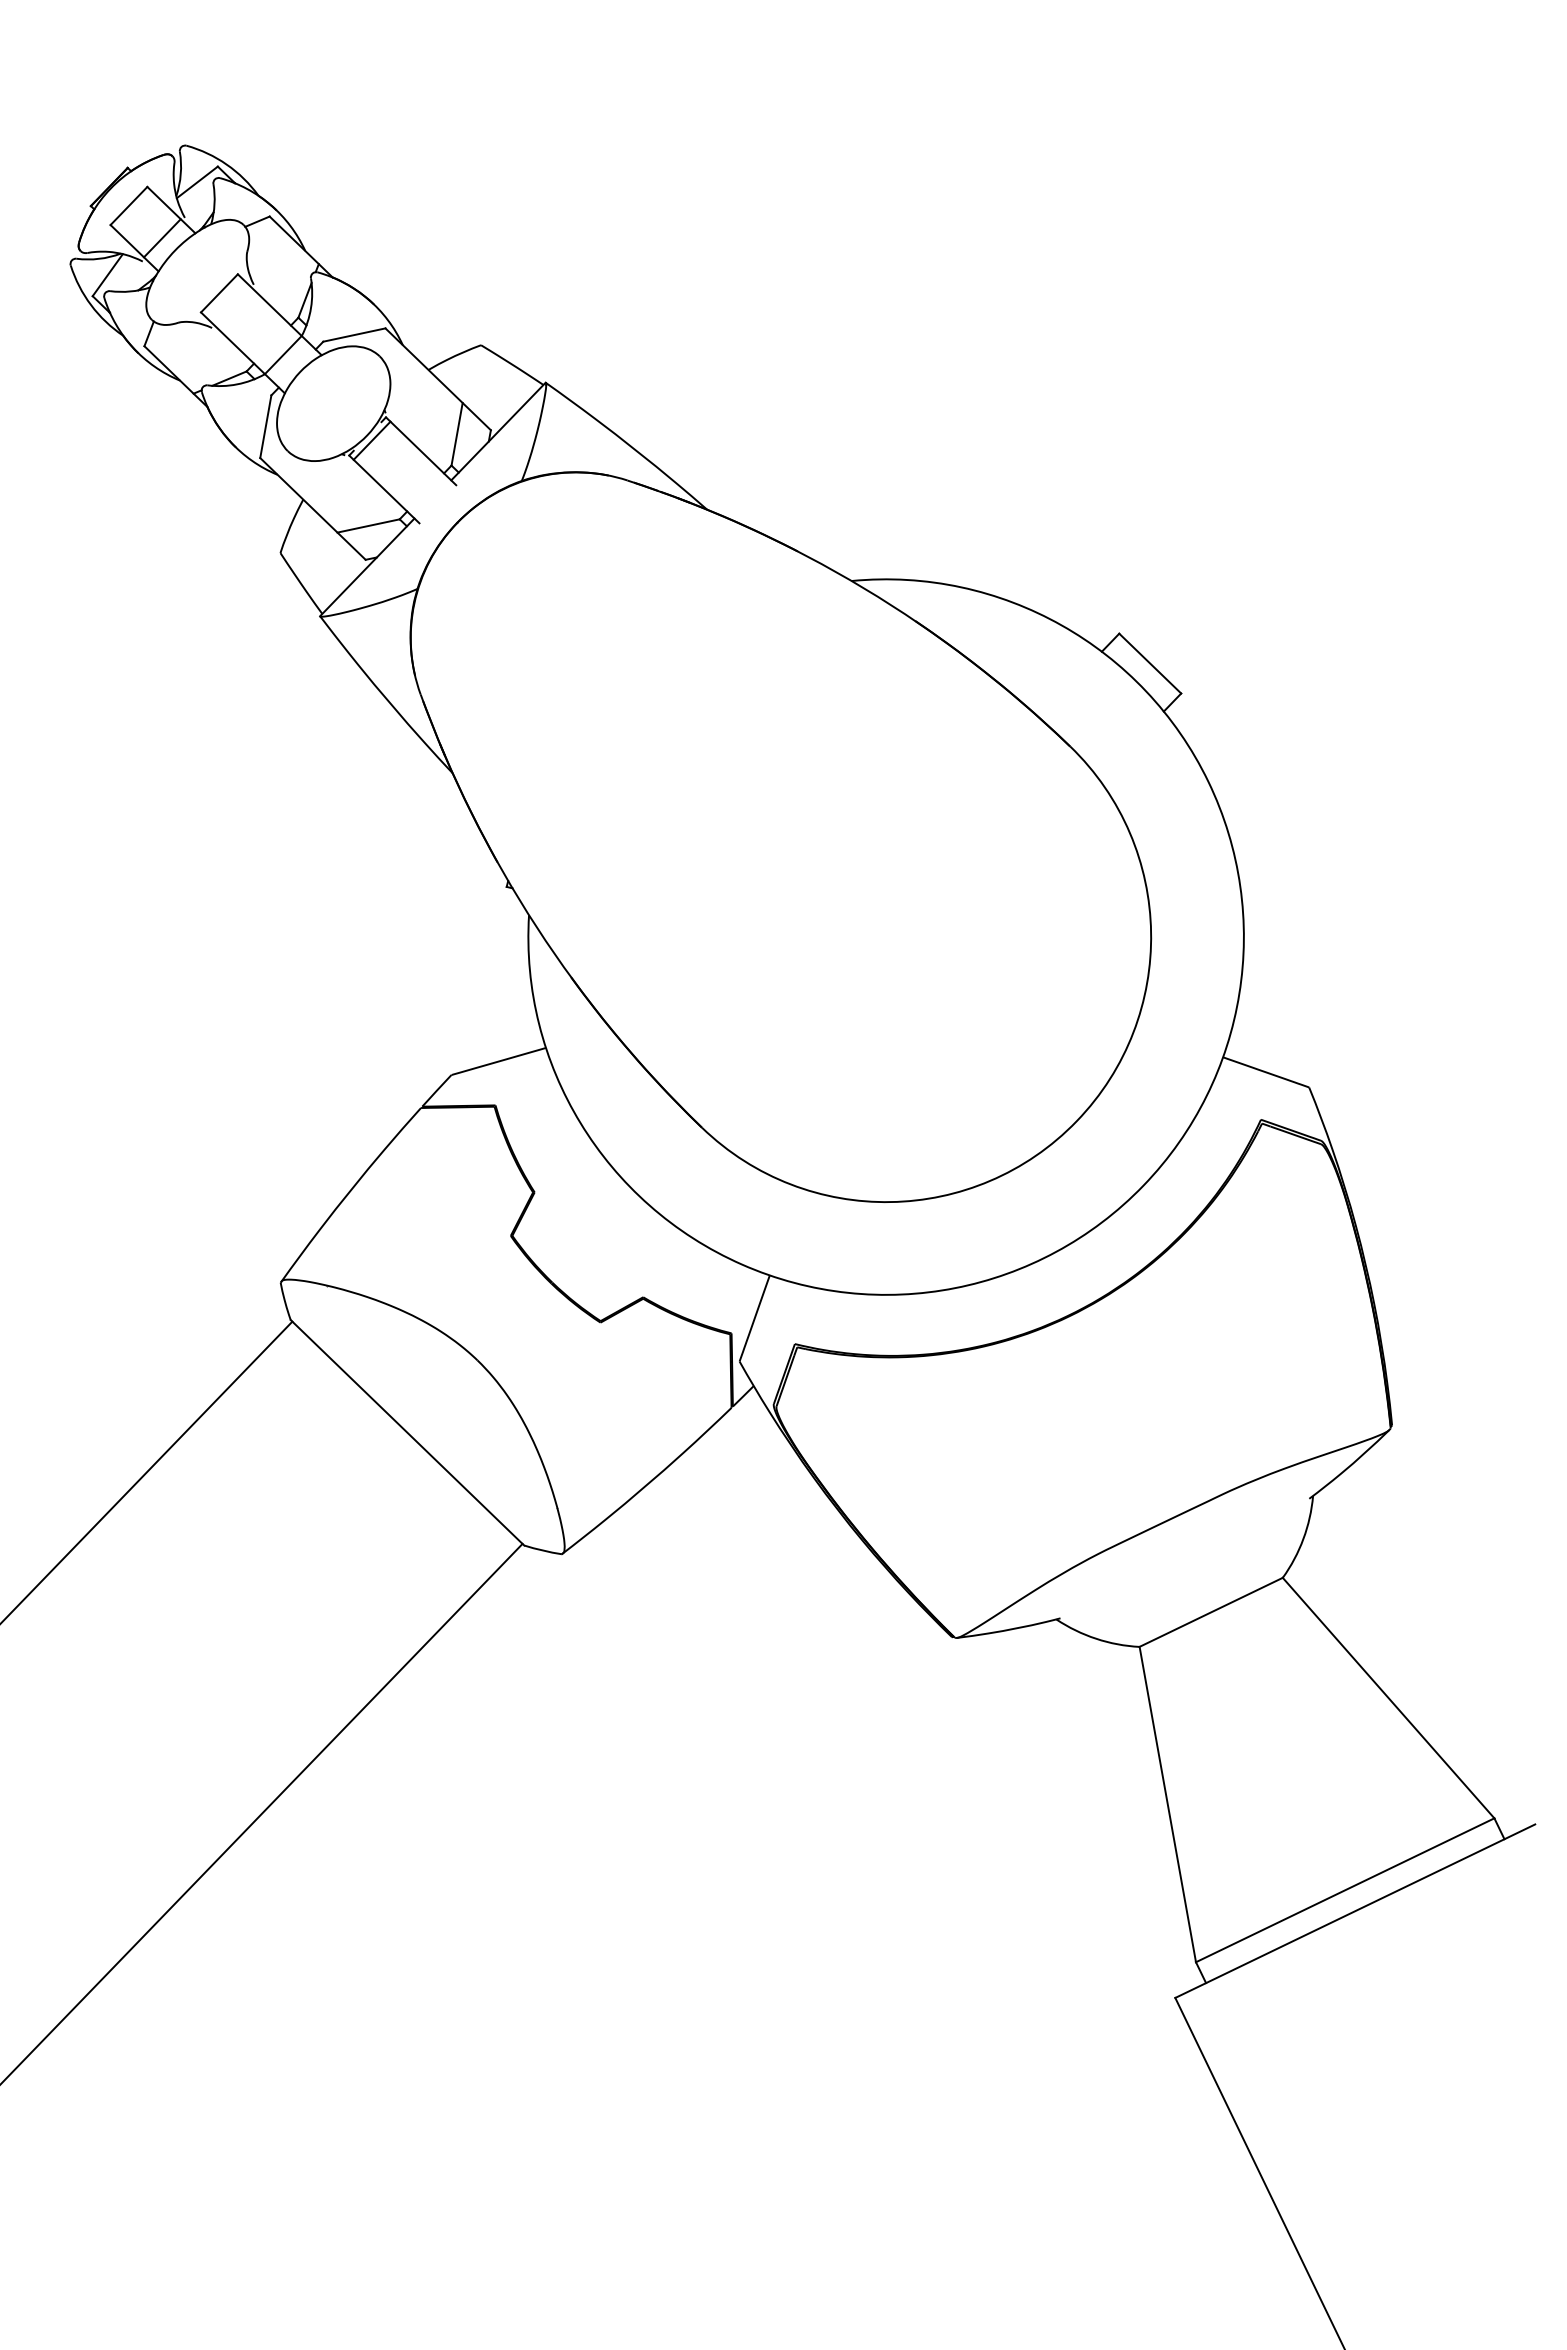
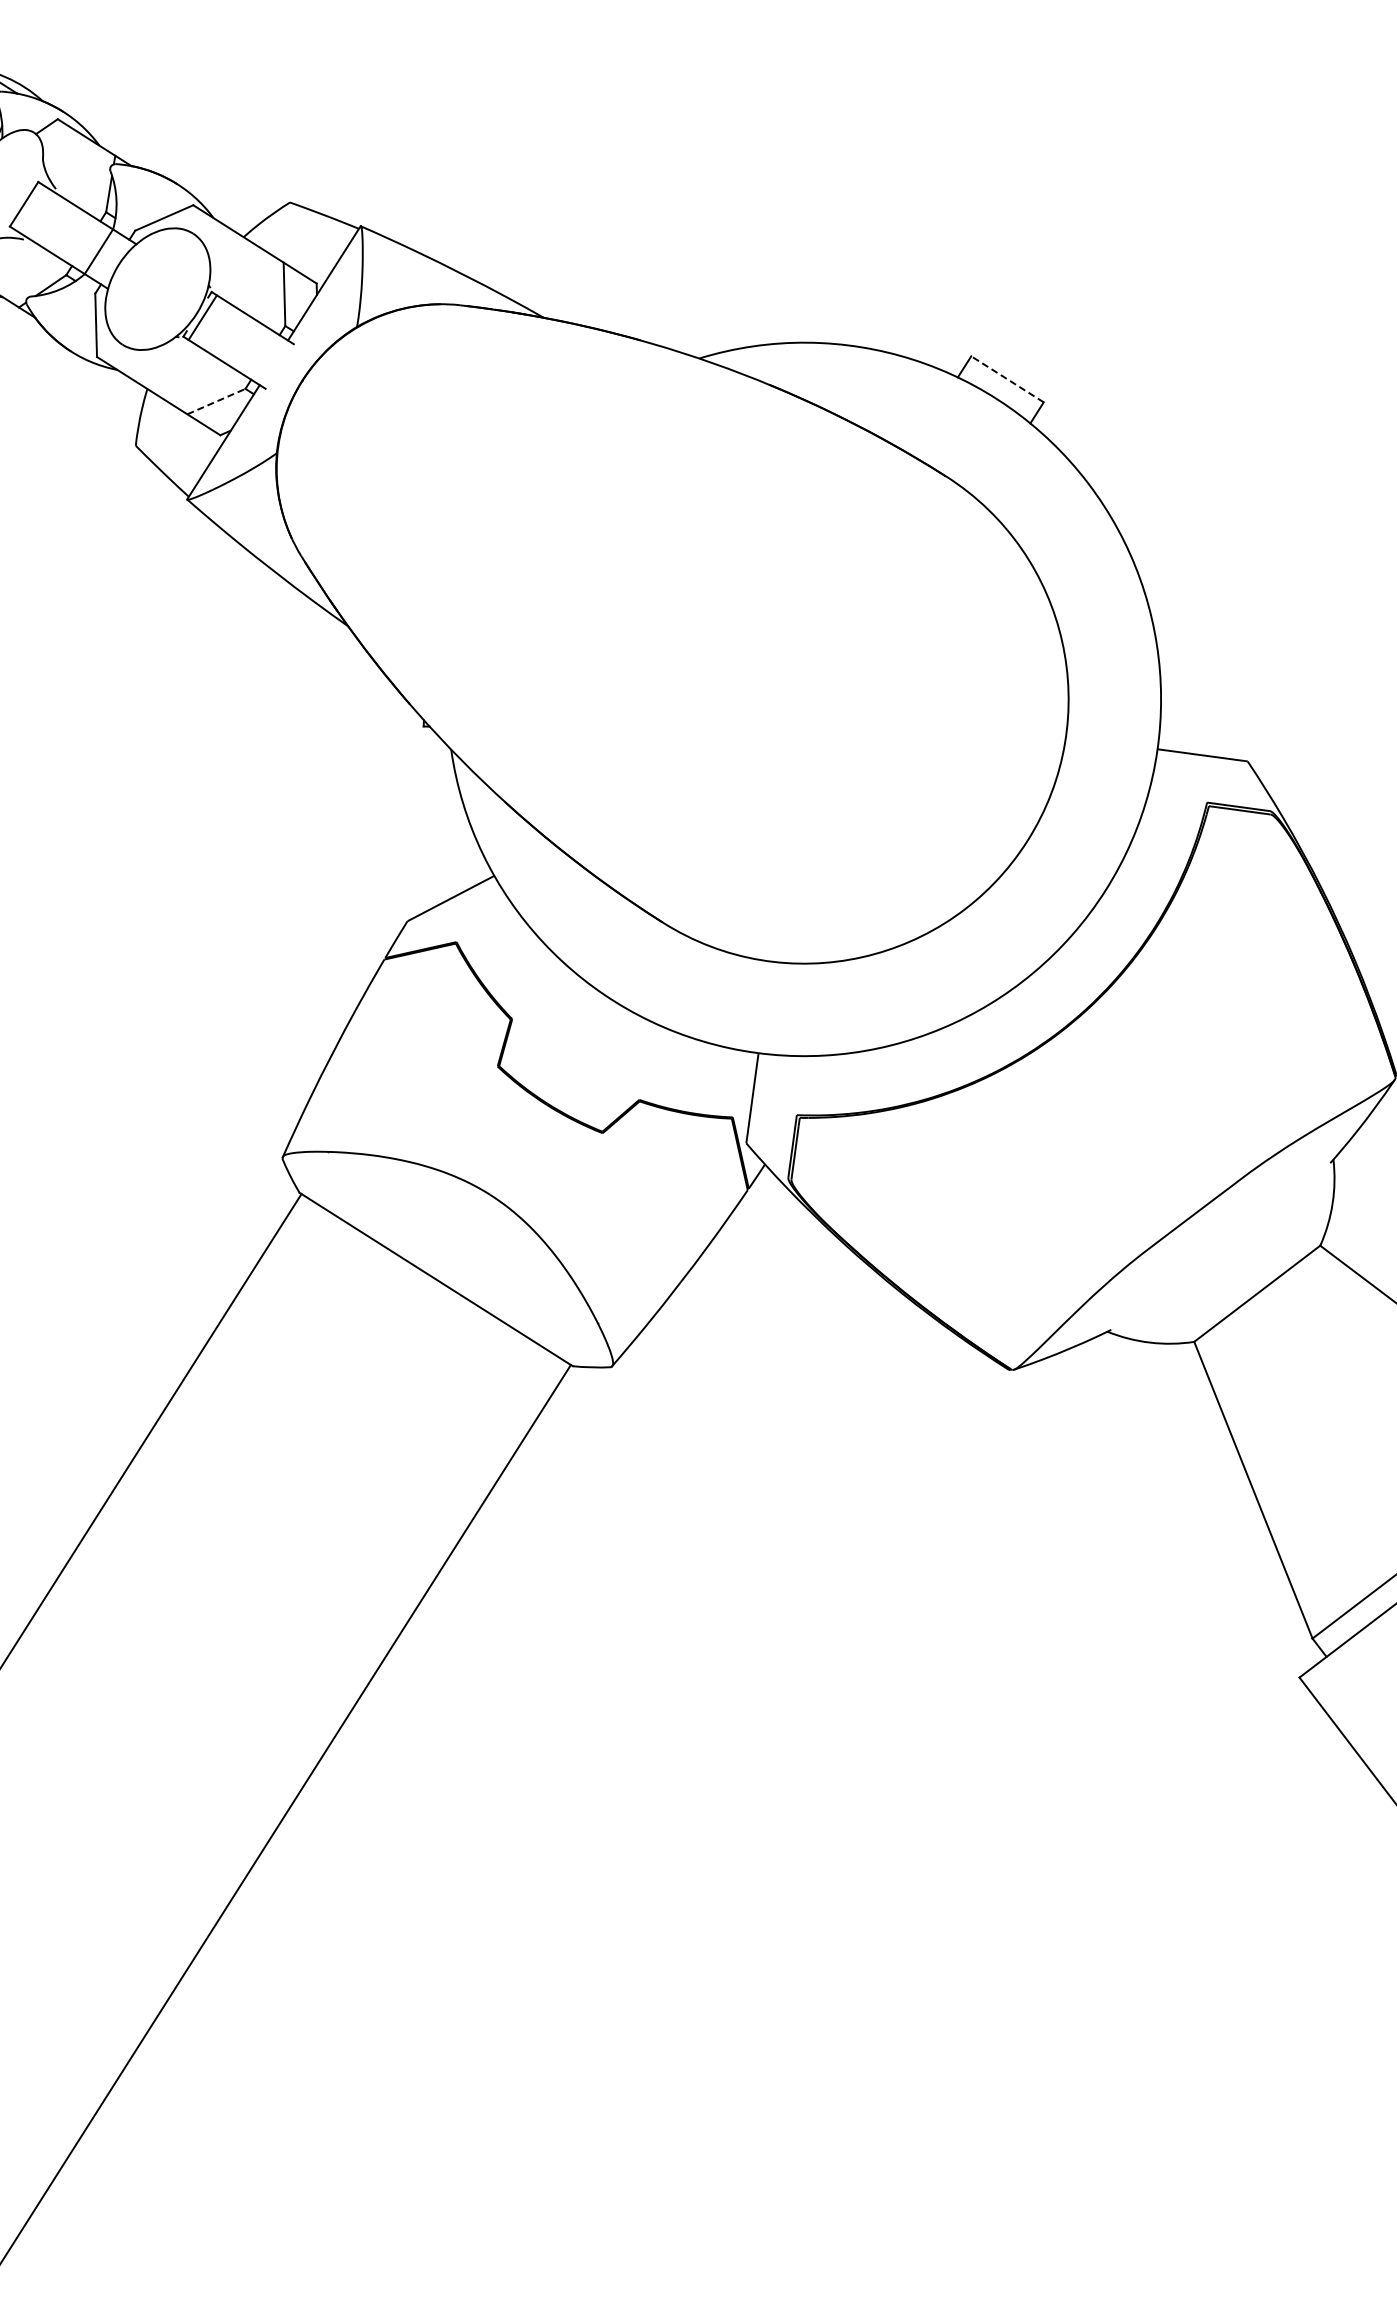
line: (368, 525) -> (216, 401), solid -> dashed
line: (1149, 663) -> (1006, 379), solid -> dashed

